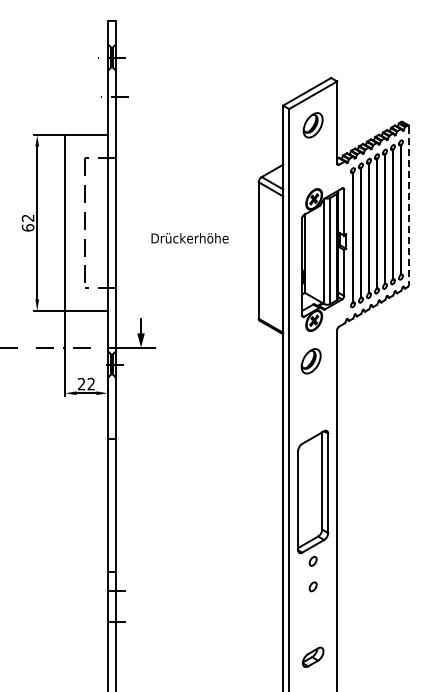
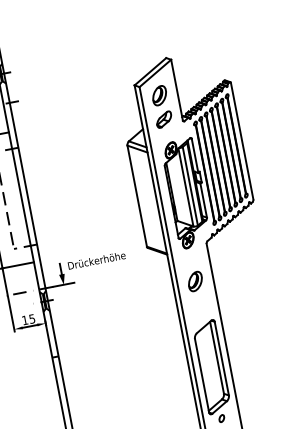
part: (312, 157) -> (163, 119), added
line: (409, 205) -> (242, 141), dashed -> solid
text: (189, 238) -> (96, 260), moved
part: (310, 361) -> (194, 281), moved
text: (86, 383) -> (28, 319), 22 -> 15

